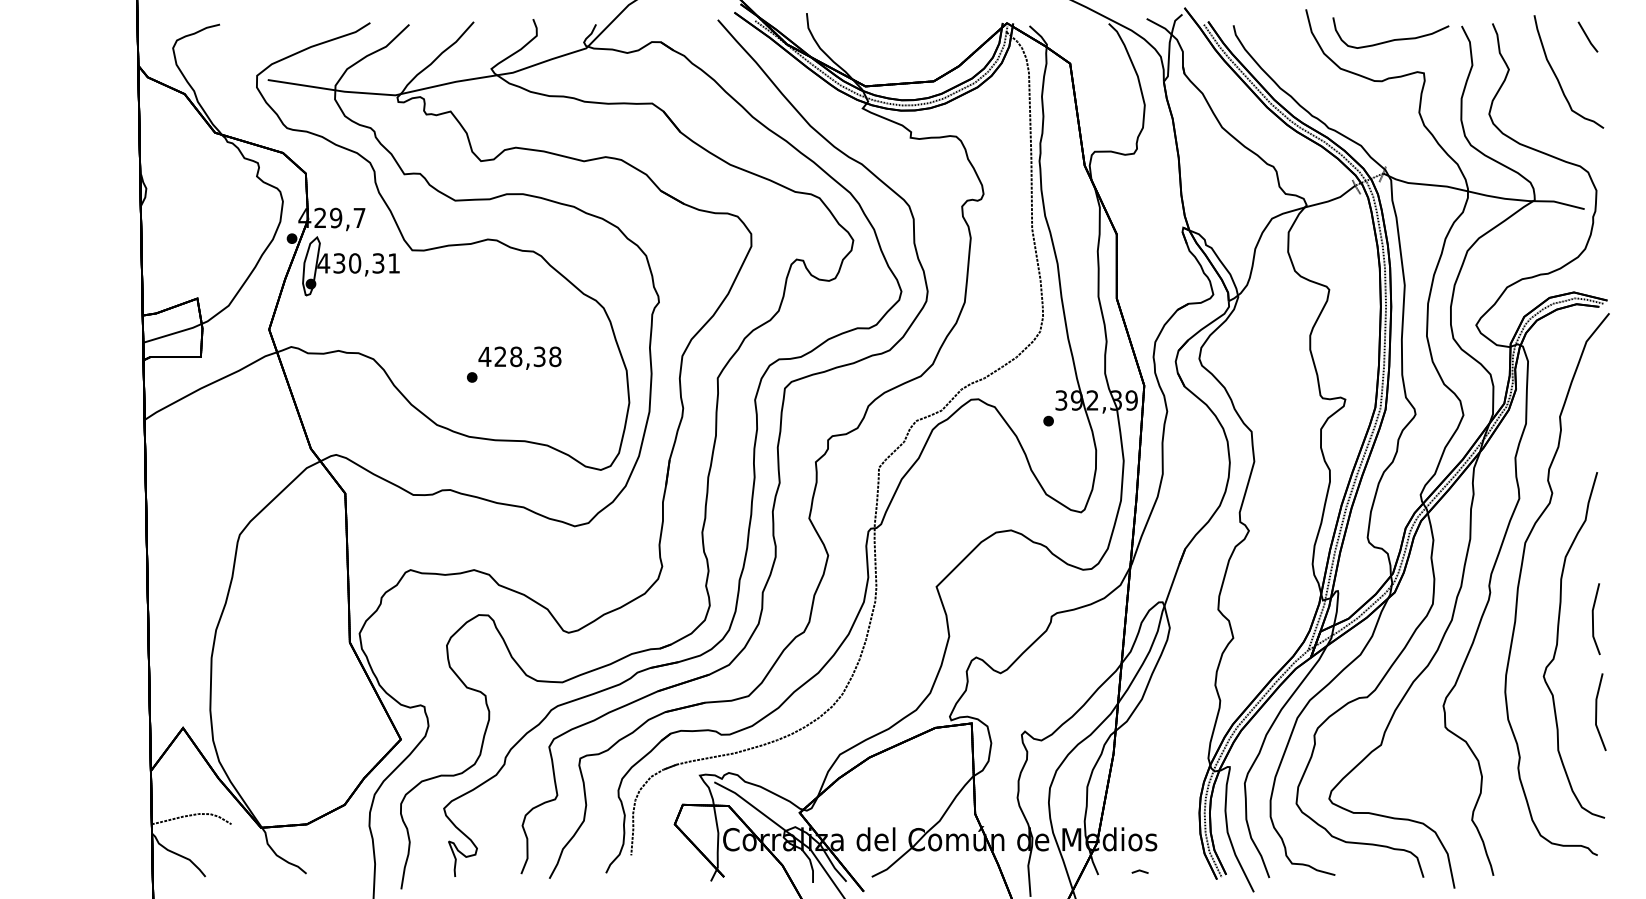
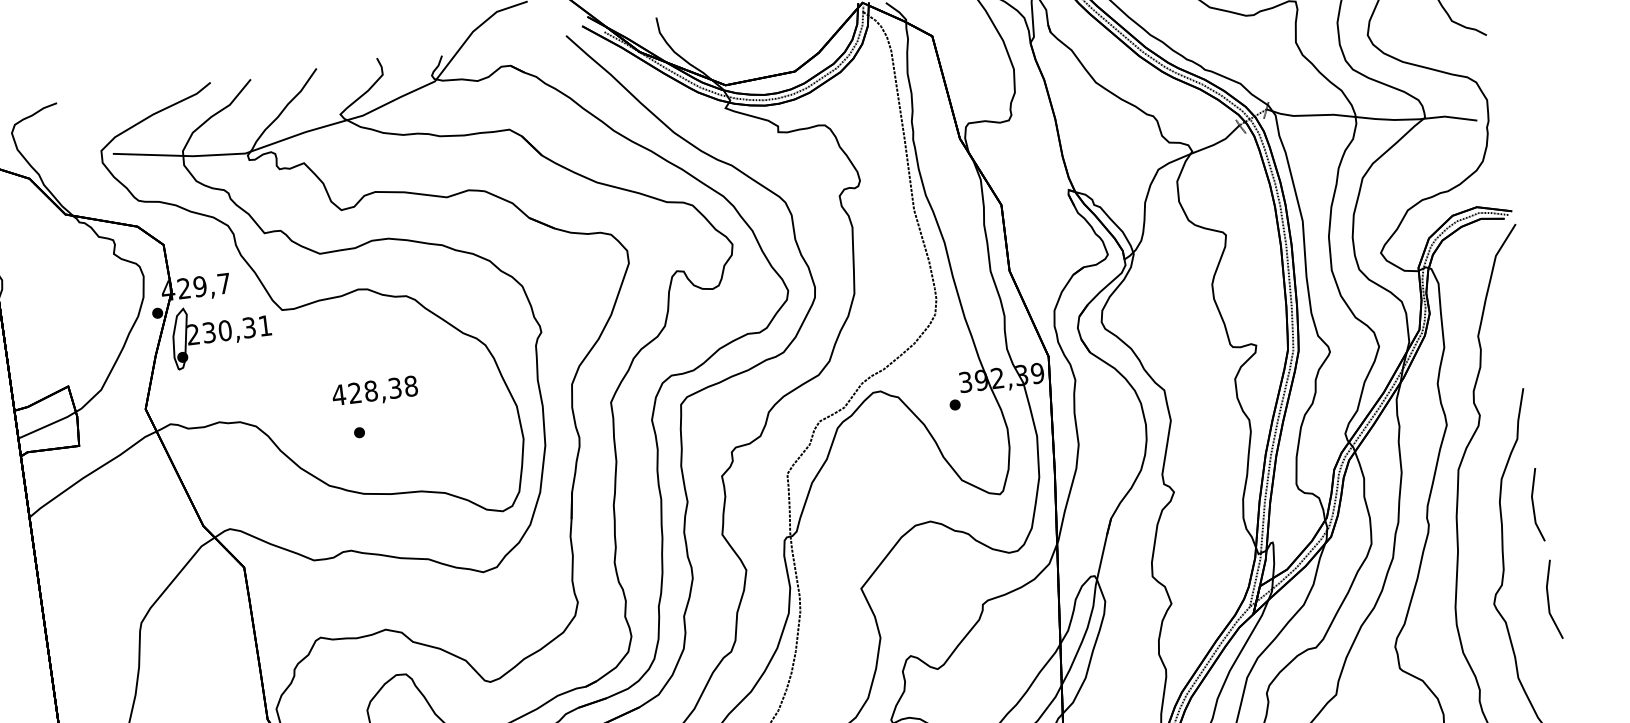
text: (323, 263) -> (192, 334), 430,31 -> 230,31
text: (519, 357) -> (374, 391), moved
part: (1601, 673) -> (1548, 560), moved

